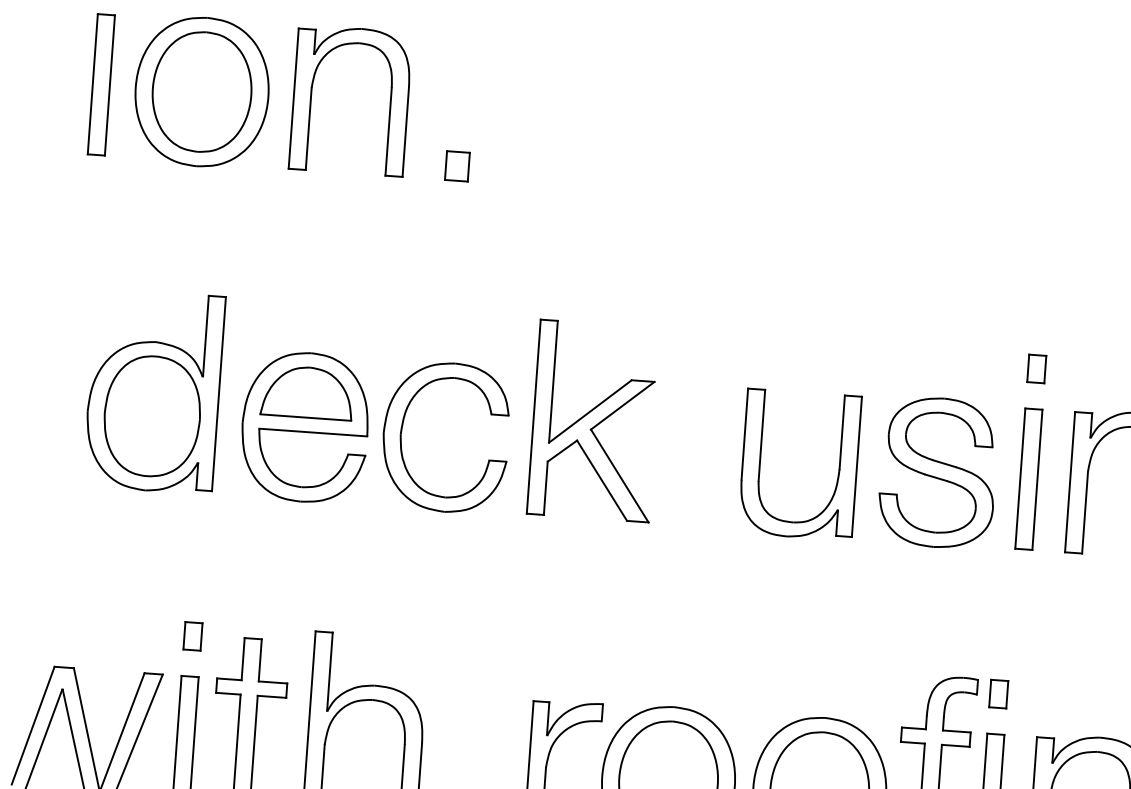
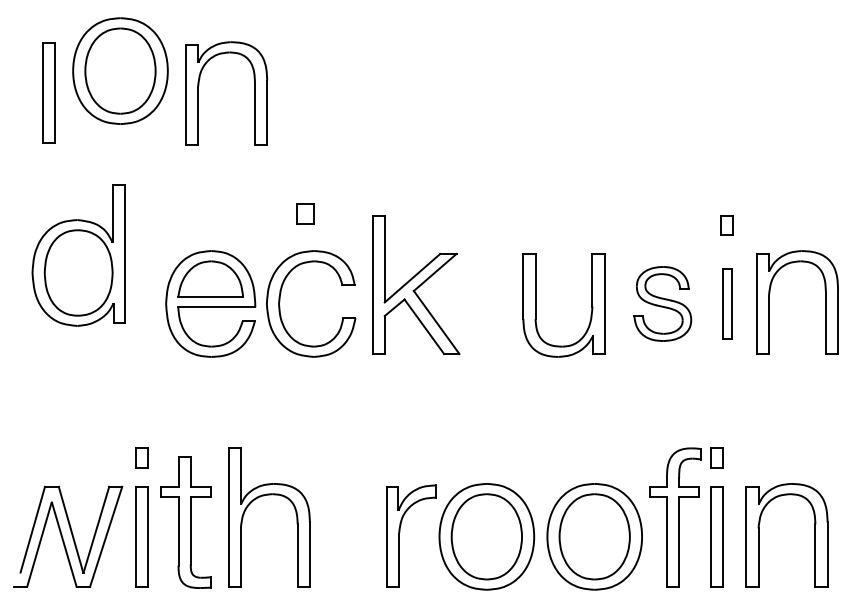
part: (101, 83) -> (48, 92), moved
part: (311, 97) -> (198, 93), moved
part: (457, 165) -> (305, 213), moved
part: (153, 391) -> (78, 255), moved
part: (938, 472) -> (662, 303), size x0.7
part: (1027, 478) -> (726, 303), size x0.7

